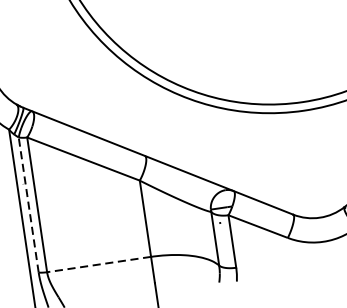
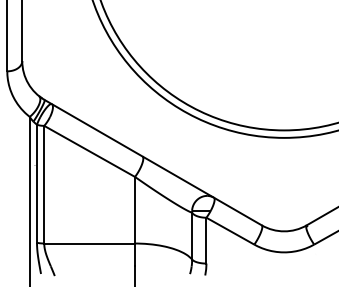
line: (29, 204) -> (37, 183), dashed -> solid
line: (98, 264) -> (89, 243), dashed -> solid

